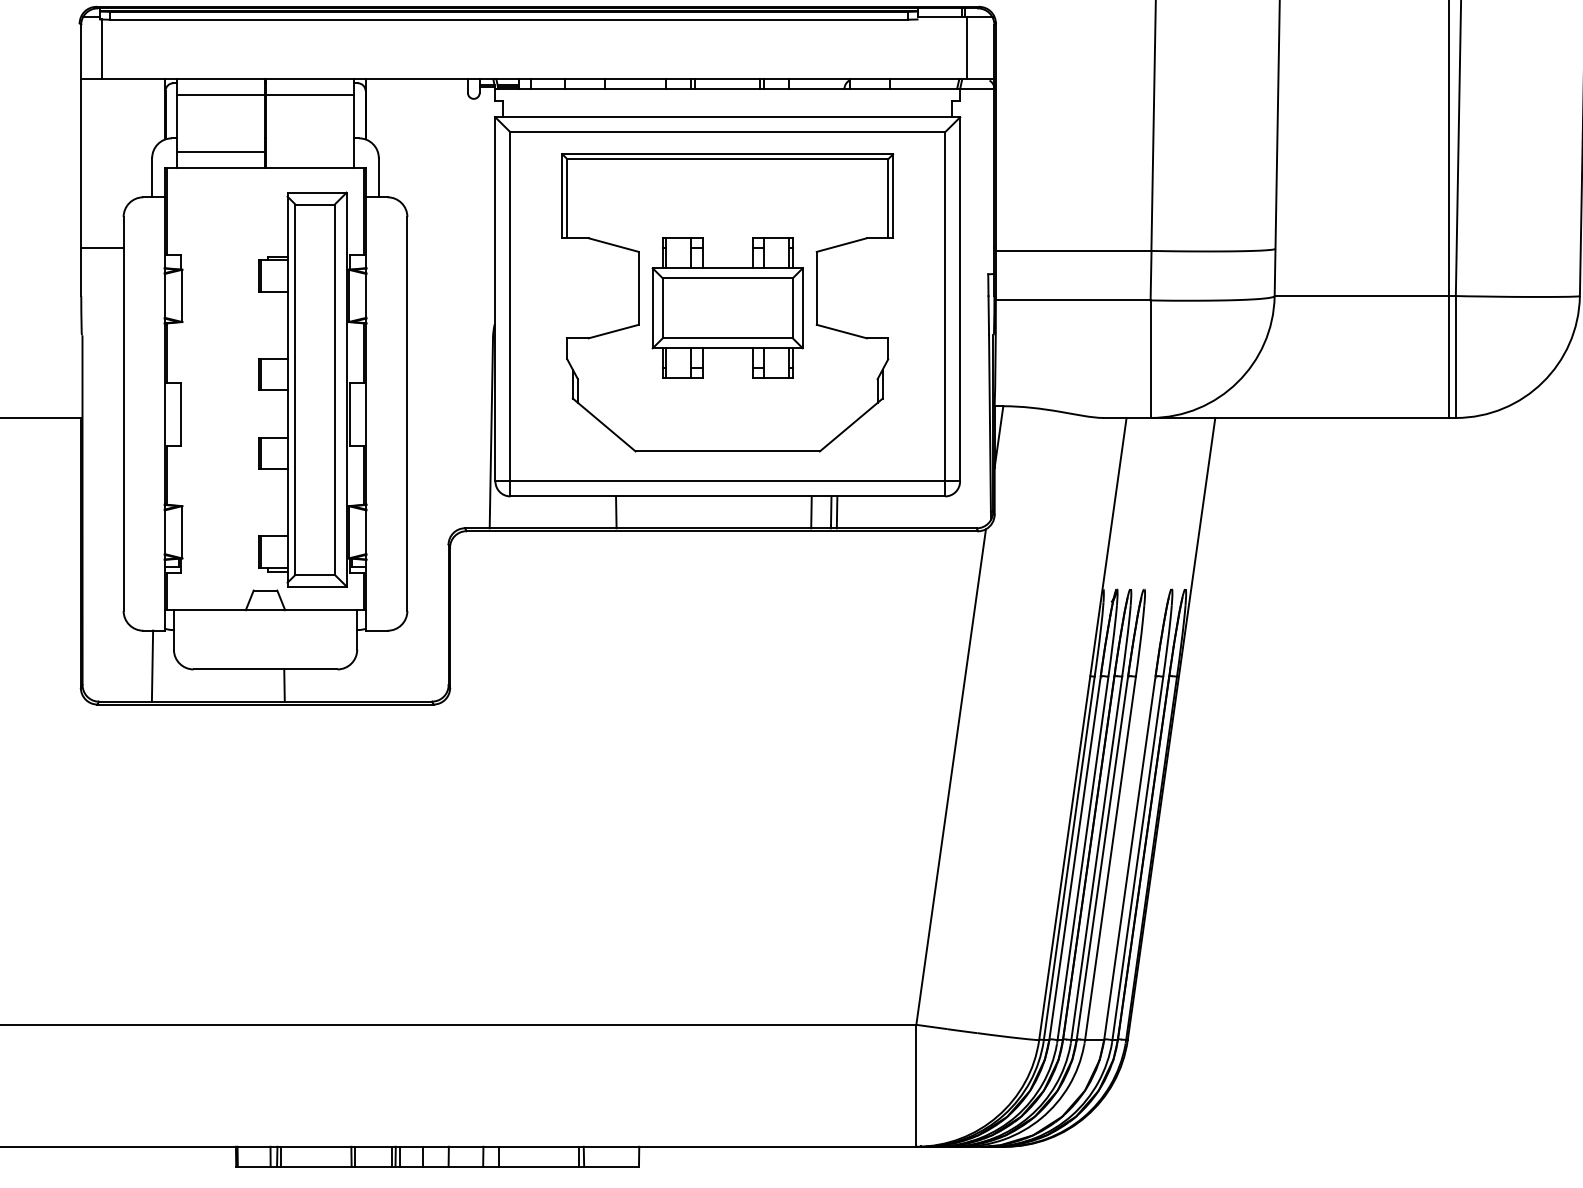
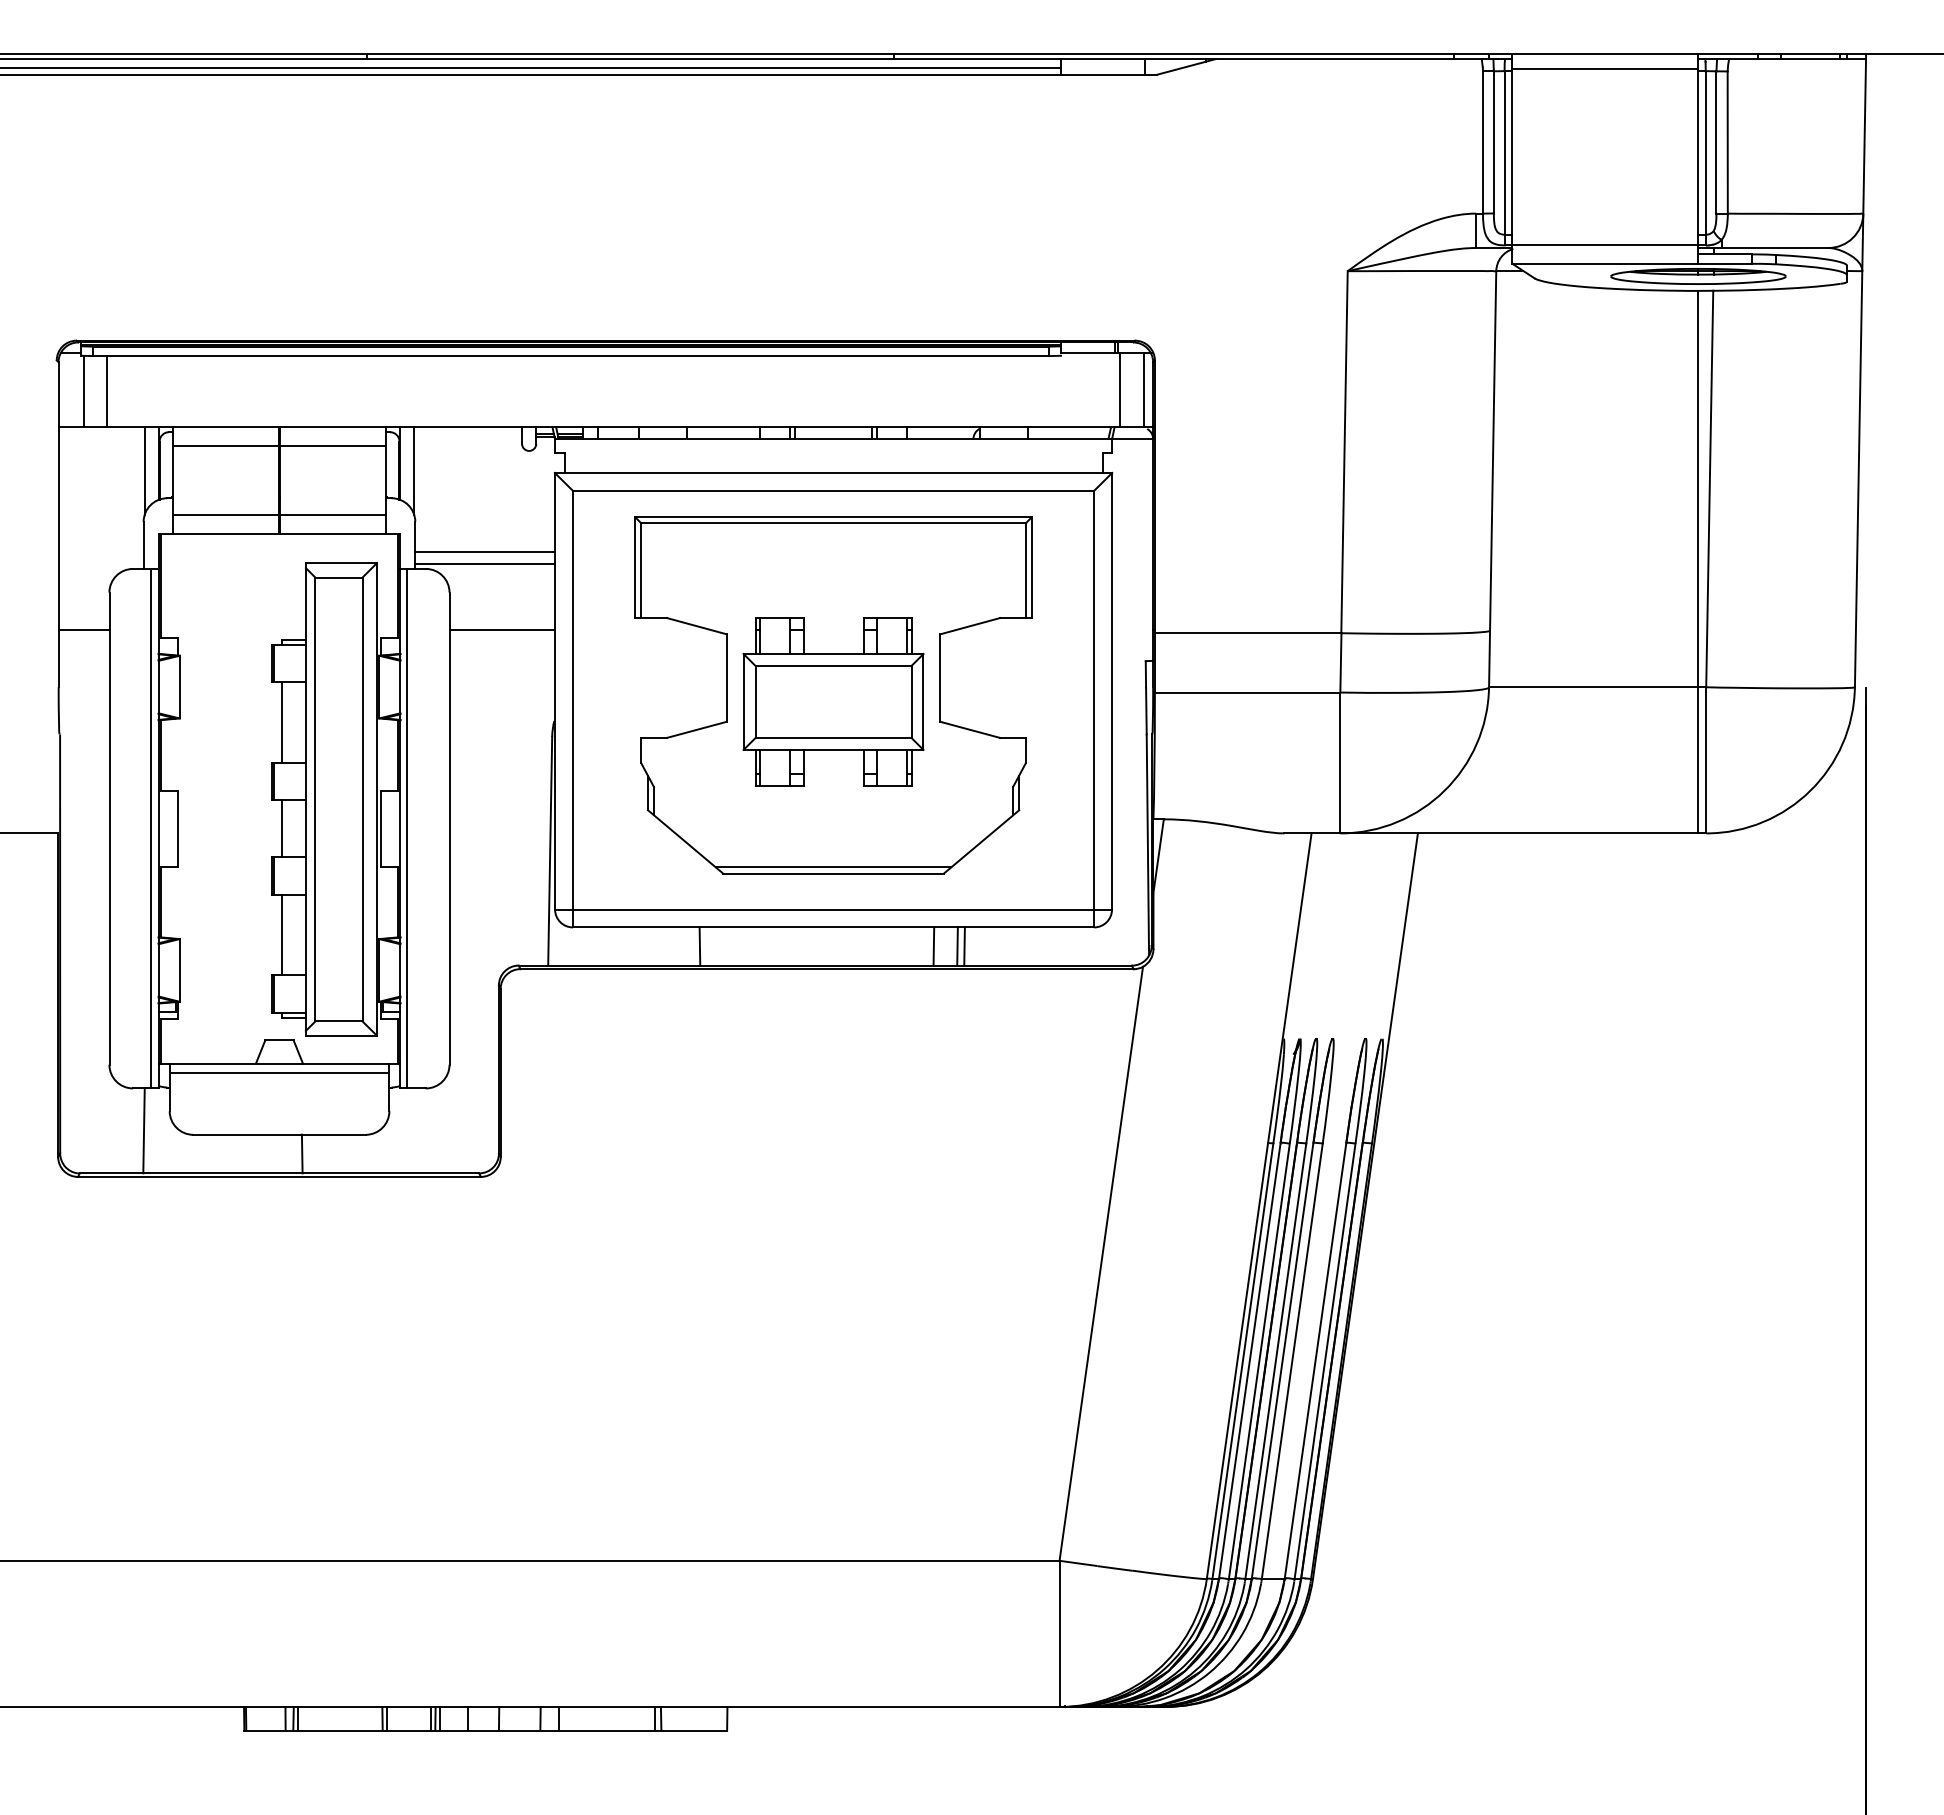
line: (986, 48) -> (1143, 390), added
line: (122, 49) -> (107, 391), added
line: (152, 115) -> (144, 470), added
line: (378, 115) -> (414, 470), added
line: (309, 151) -> (332, 514), added
line: (436, 183) -> (484, 552), added
line: (436, 193) -> (484, 564), added
line: (450, 247) -> (501, 629), added
line: (268, 325) -> (282, 722), added
line: (158, 413) -> (151, 828), added
line: (268, 413) -> (282, 828), added
line: (372, 413) -> (407, 828), added
line: (727, 446) -> (833, 867), added
line: (268, 502) -> (282, 934), added
line: (265, 618) -> (279, 1073), added

